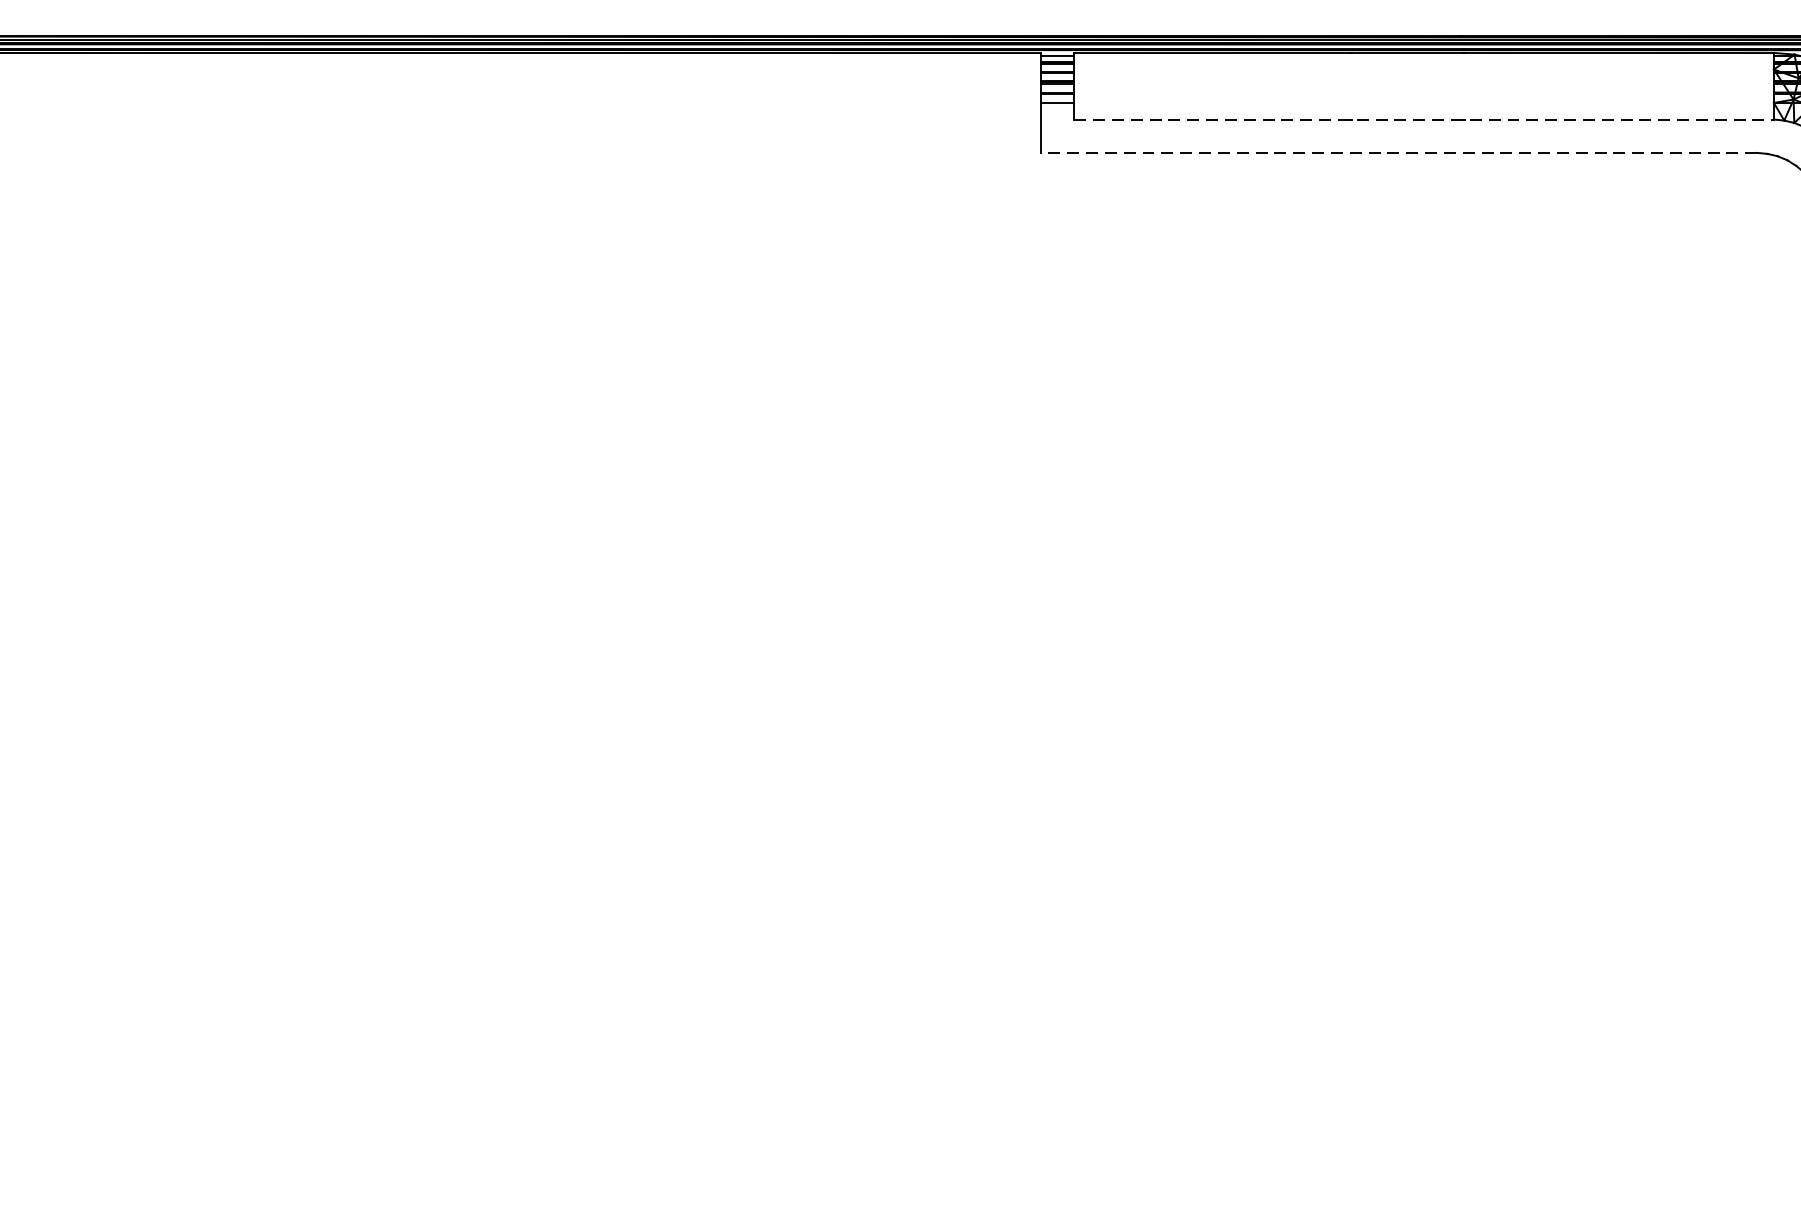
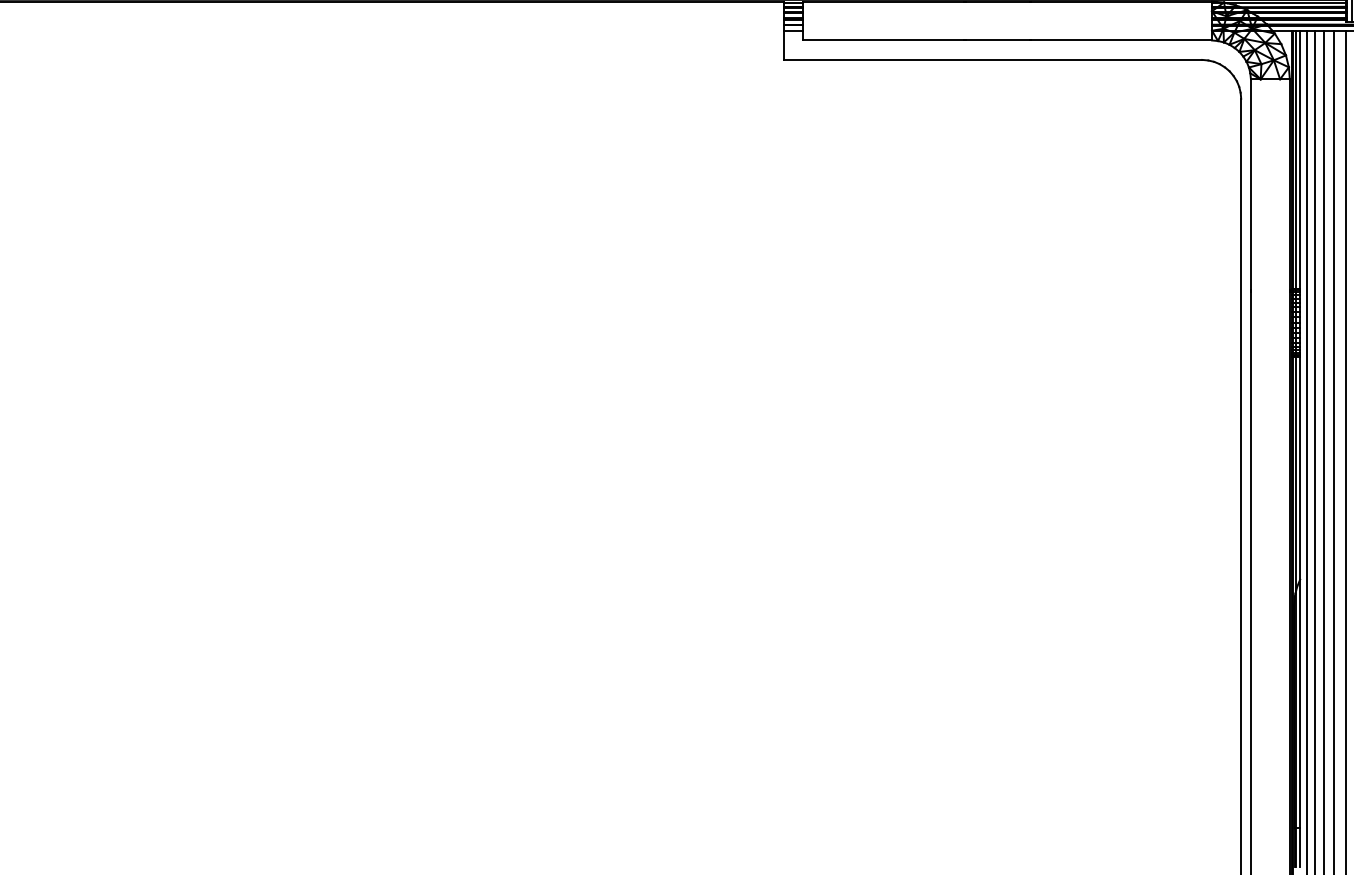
line: (1425, 119) -> (1008, 40), dashed -> solid
line: (1397, 152) -> (992, 59), dashed -> solid

